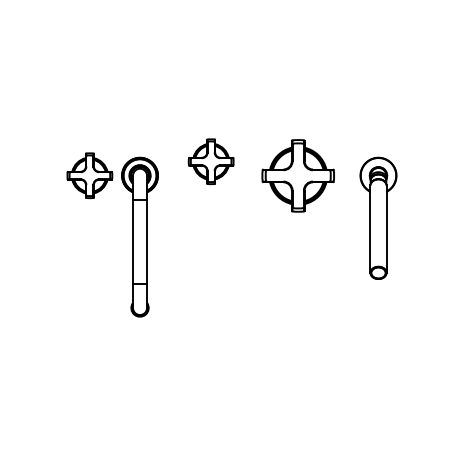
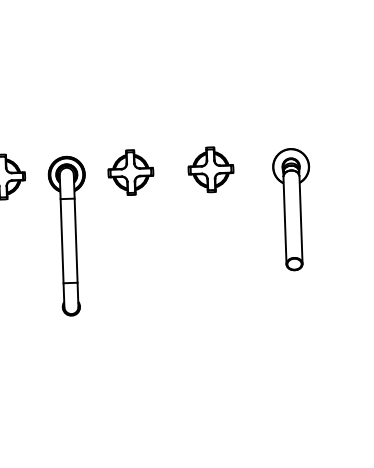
part: (210, 161) -> (130, 172), moved
part: (298, 175) -> (211, 169), size x0.62
part: (139, 236) -> (68, 235), moved

